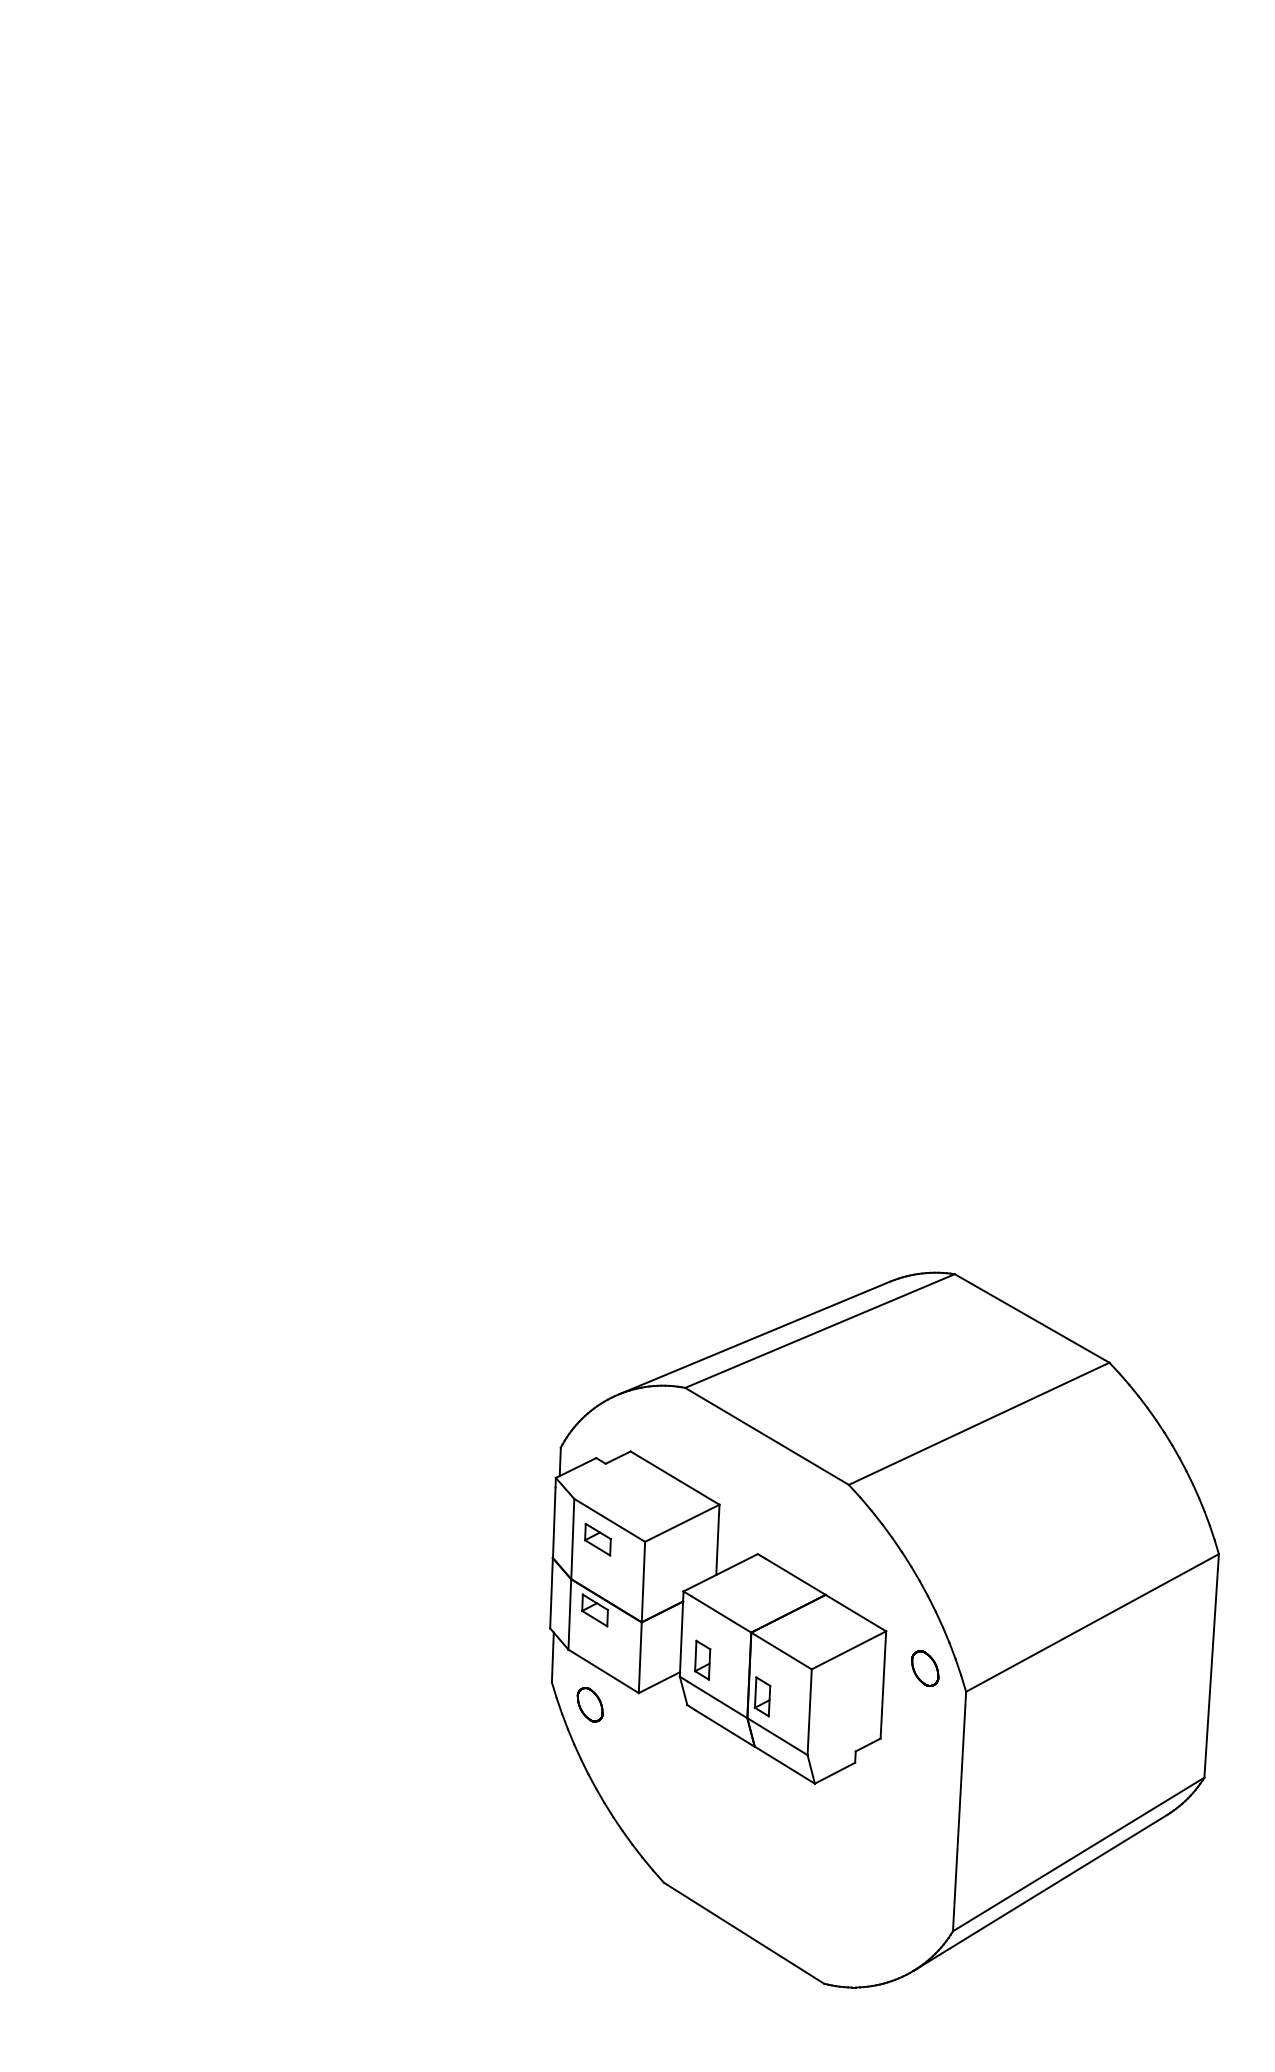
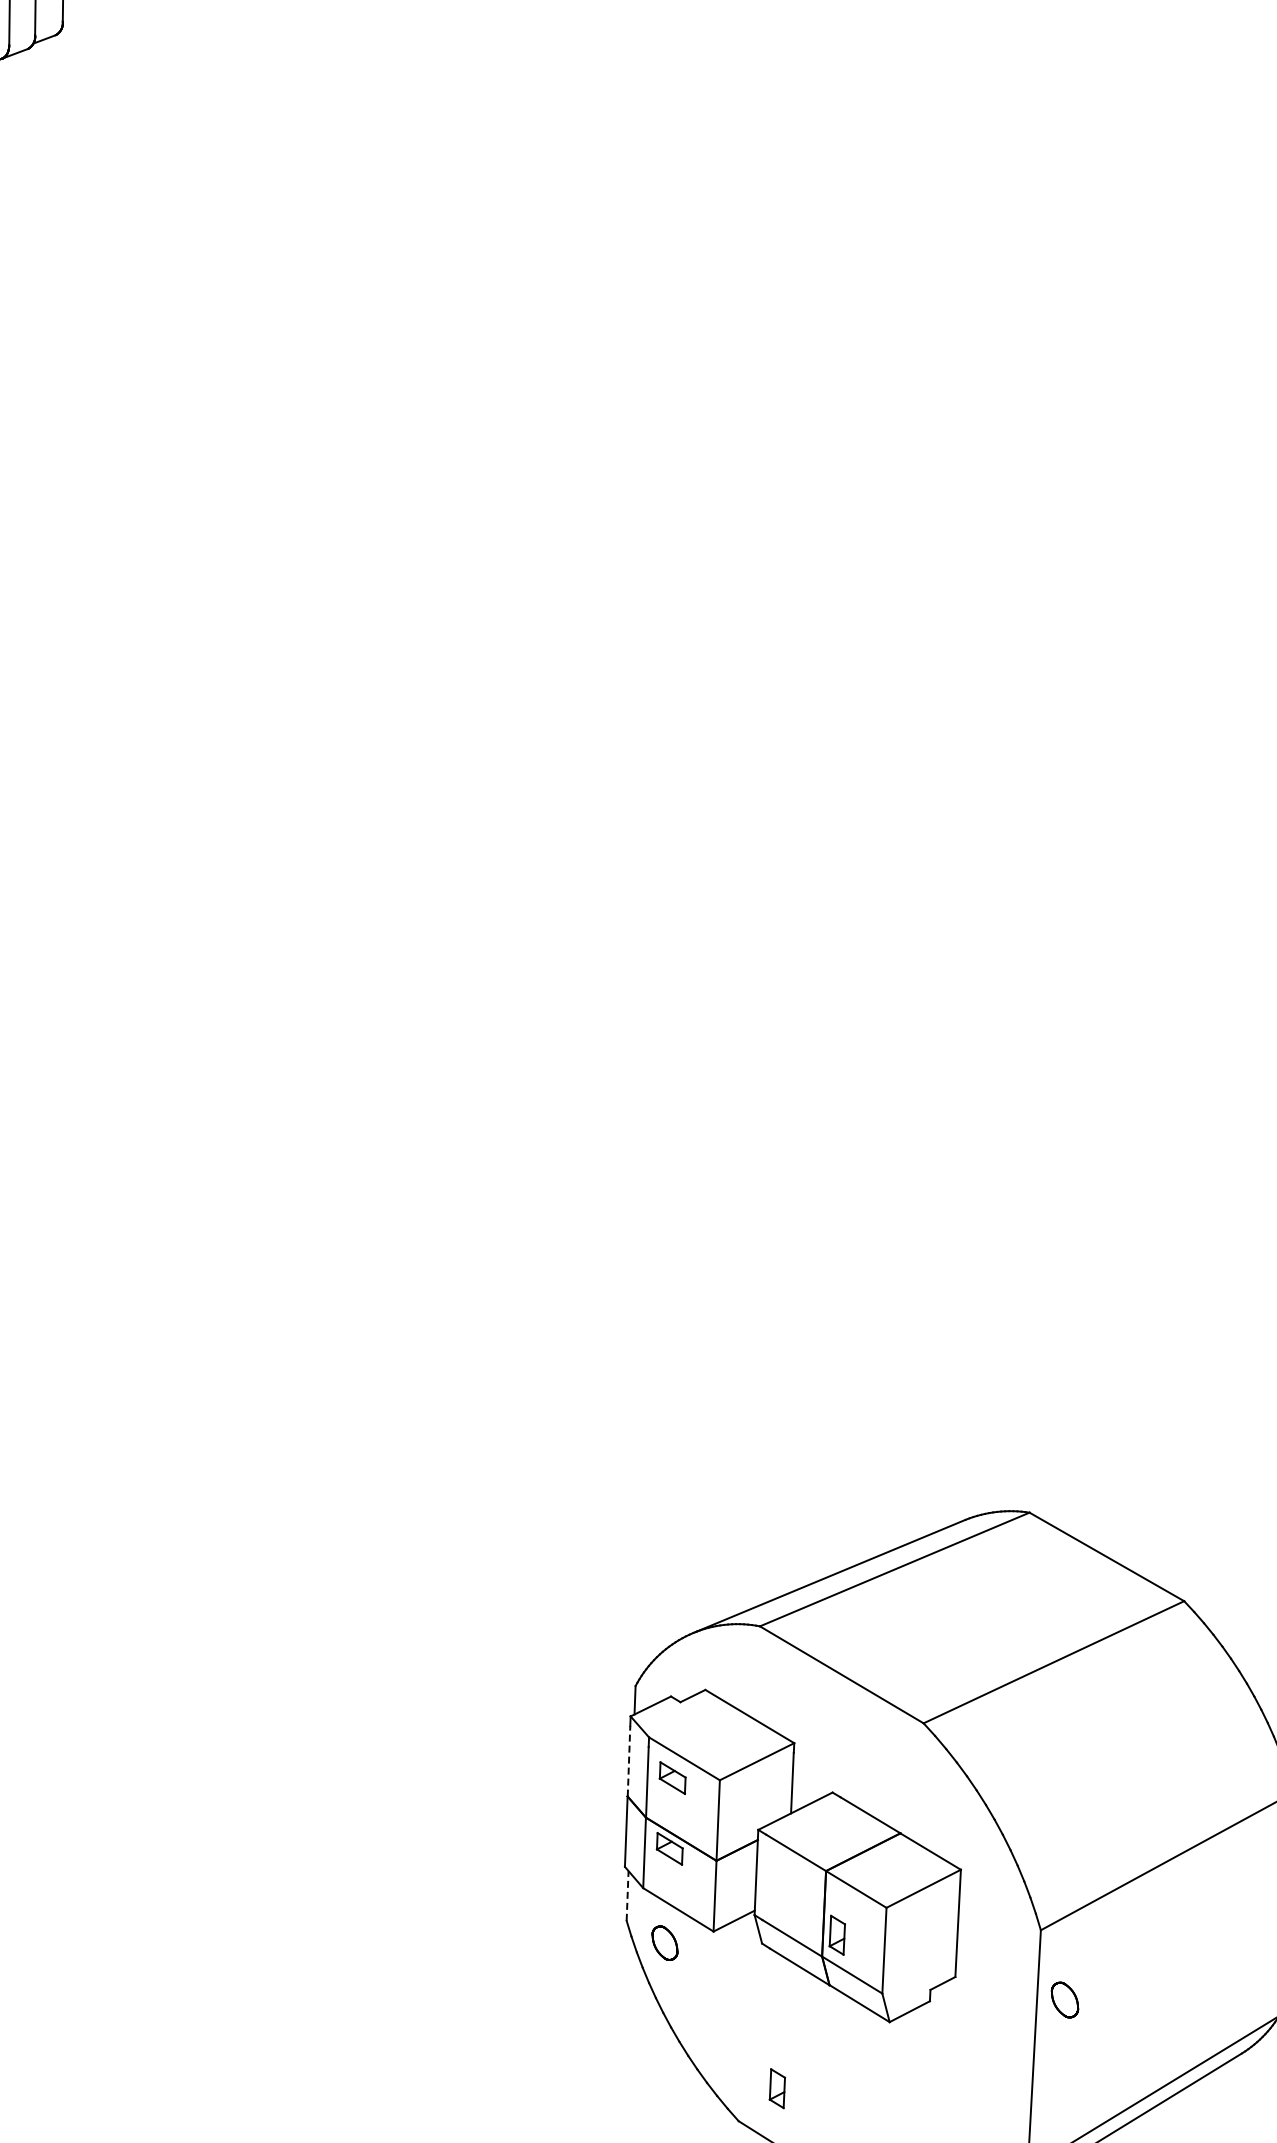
line: (554, 1522) -> (629, 1760), solid -> dashed
line: (552, 1657) -> (627, 1895), solid -> dashed
part: (702, 1660) -> (777, 2088), moved
part: (924, 1668) -> (1064, 1999), moved

